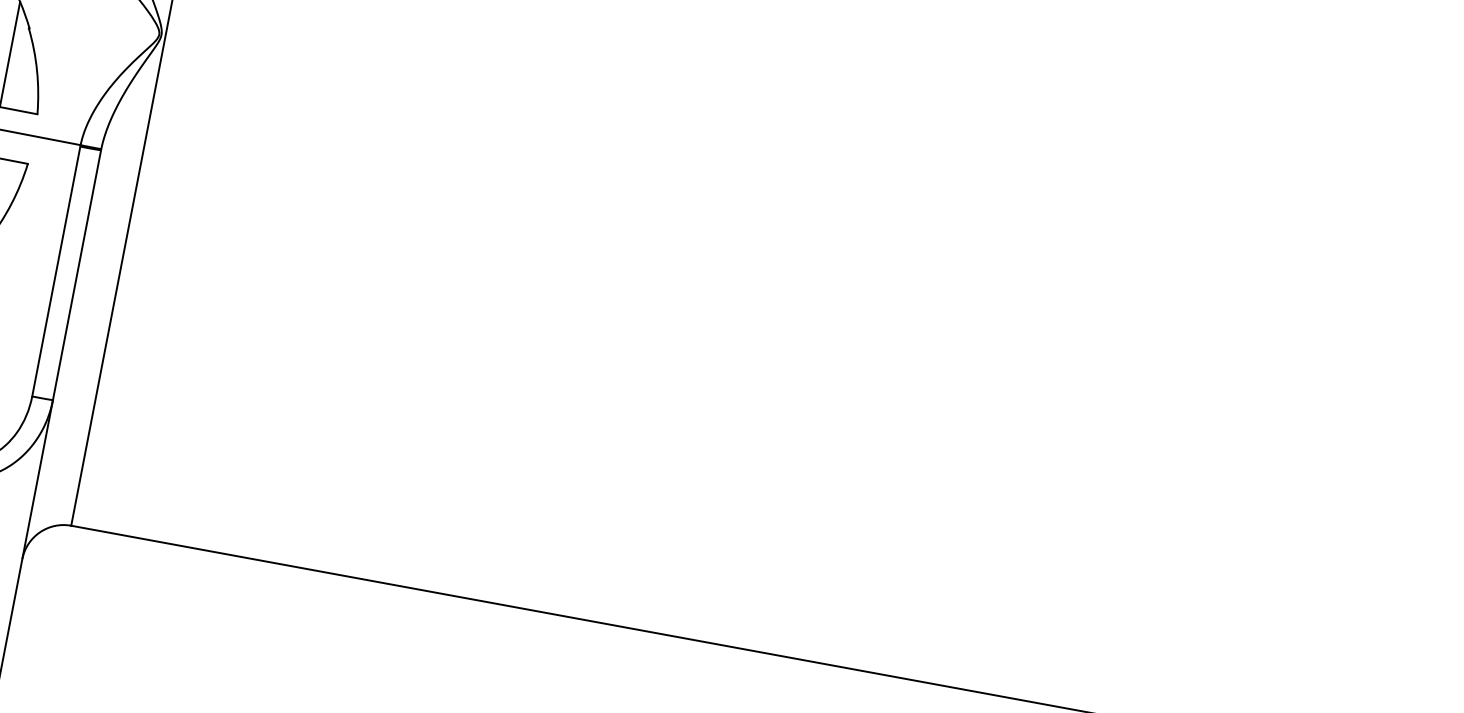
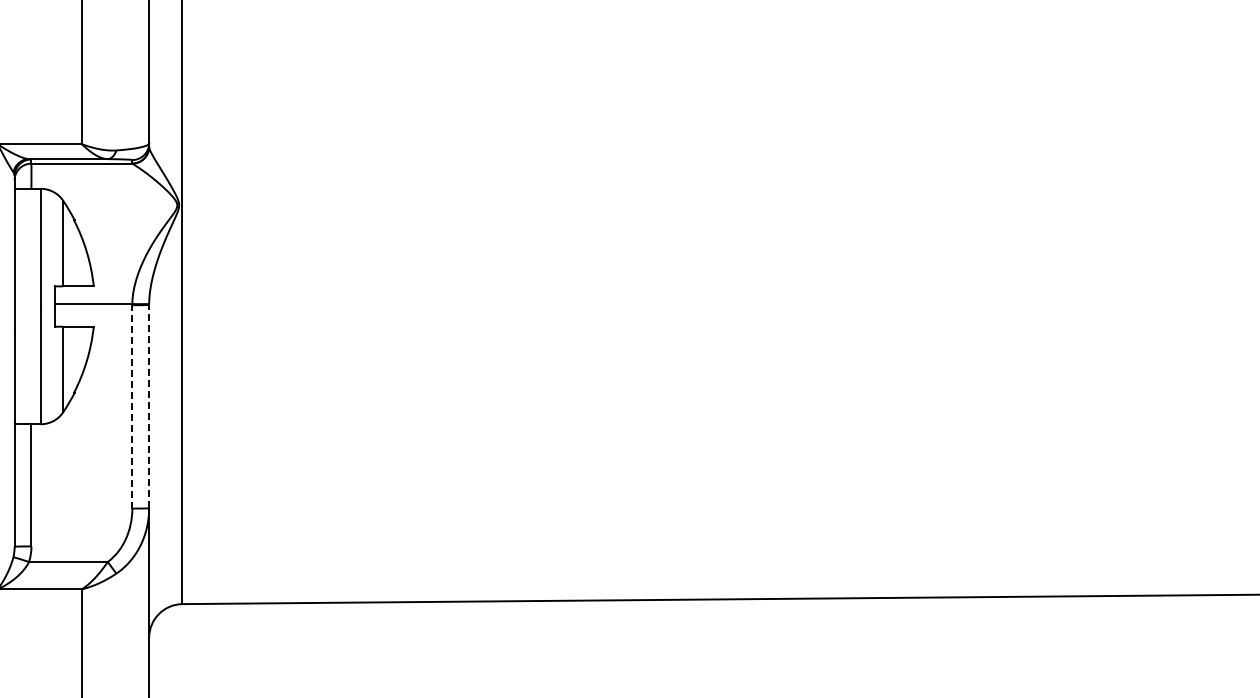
line: (56, 271) -> (132, 406), solid -> dashed
line: (77, 275) -> (149, 406), solid -> dashed

